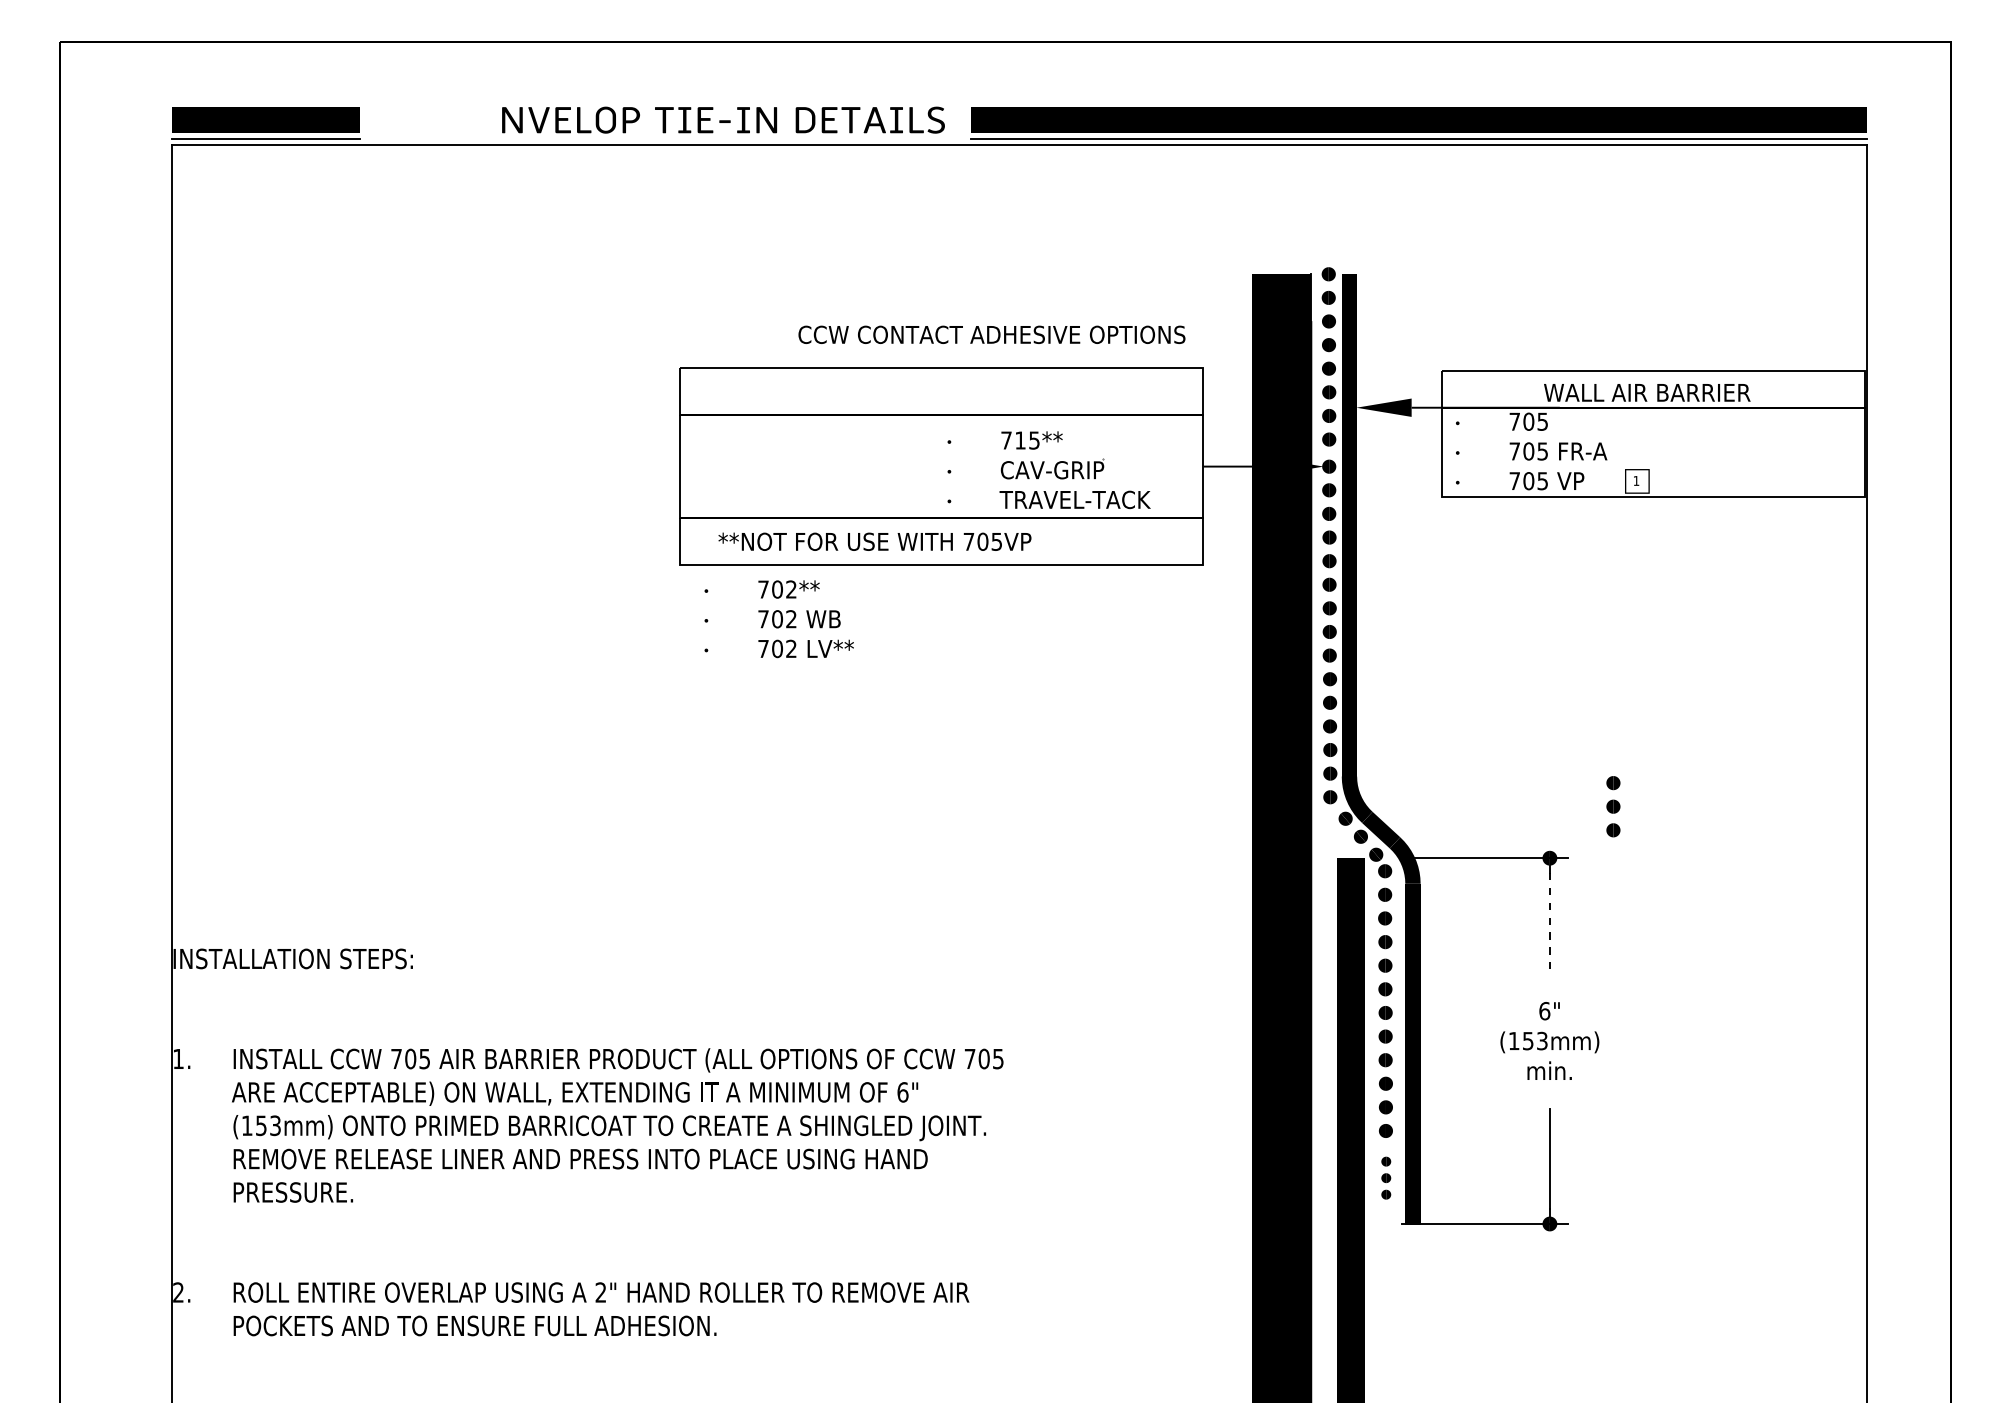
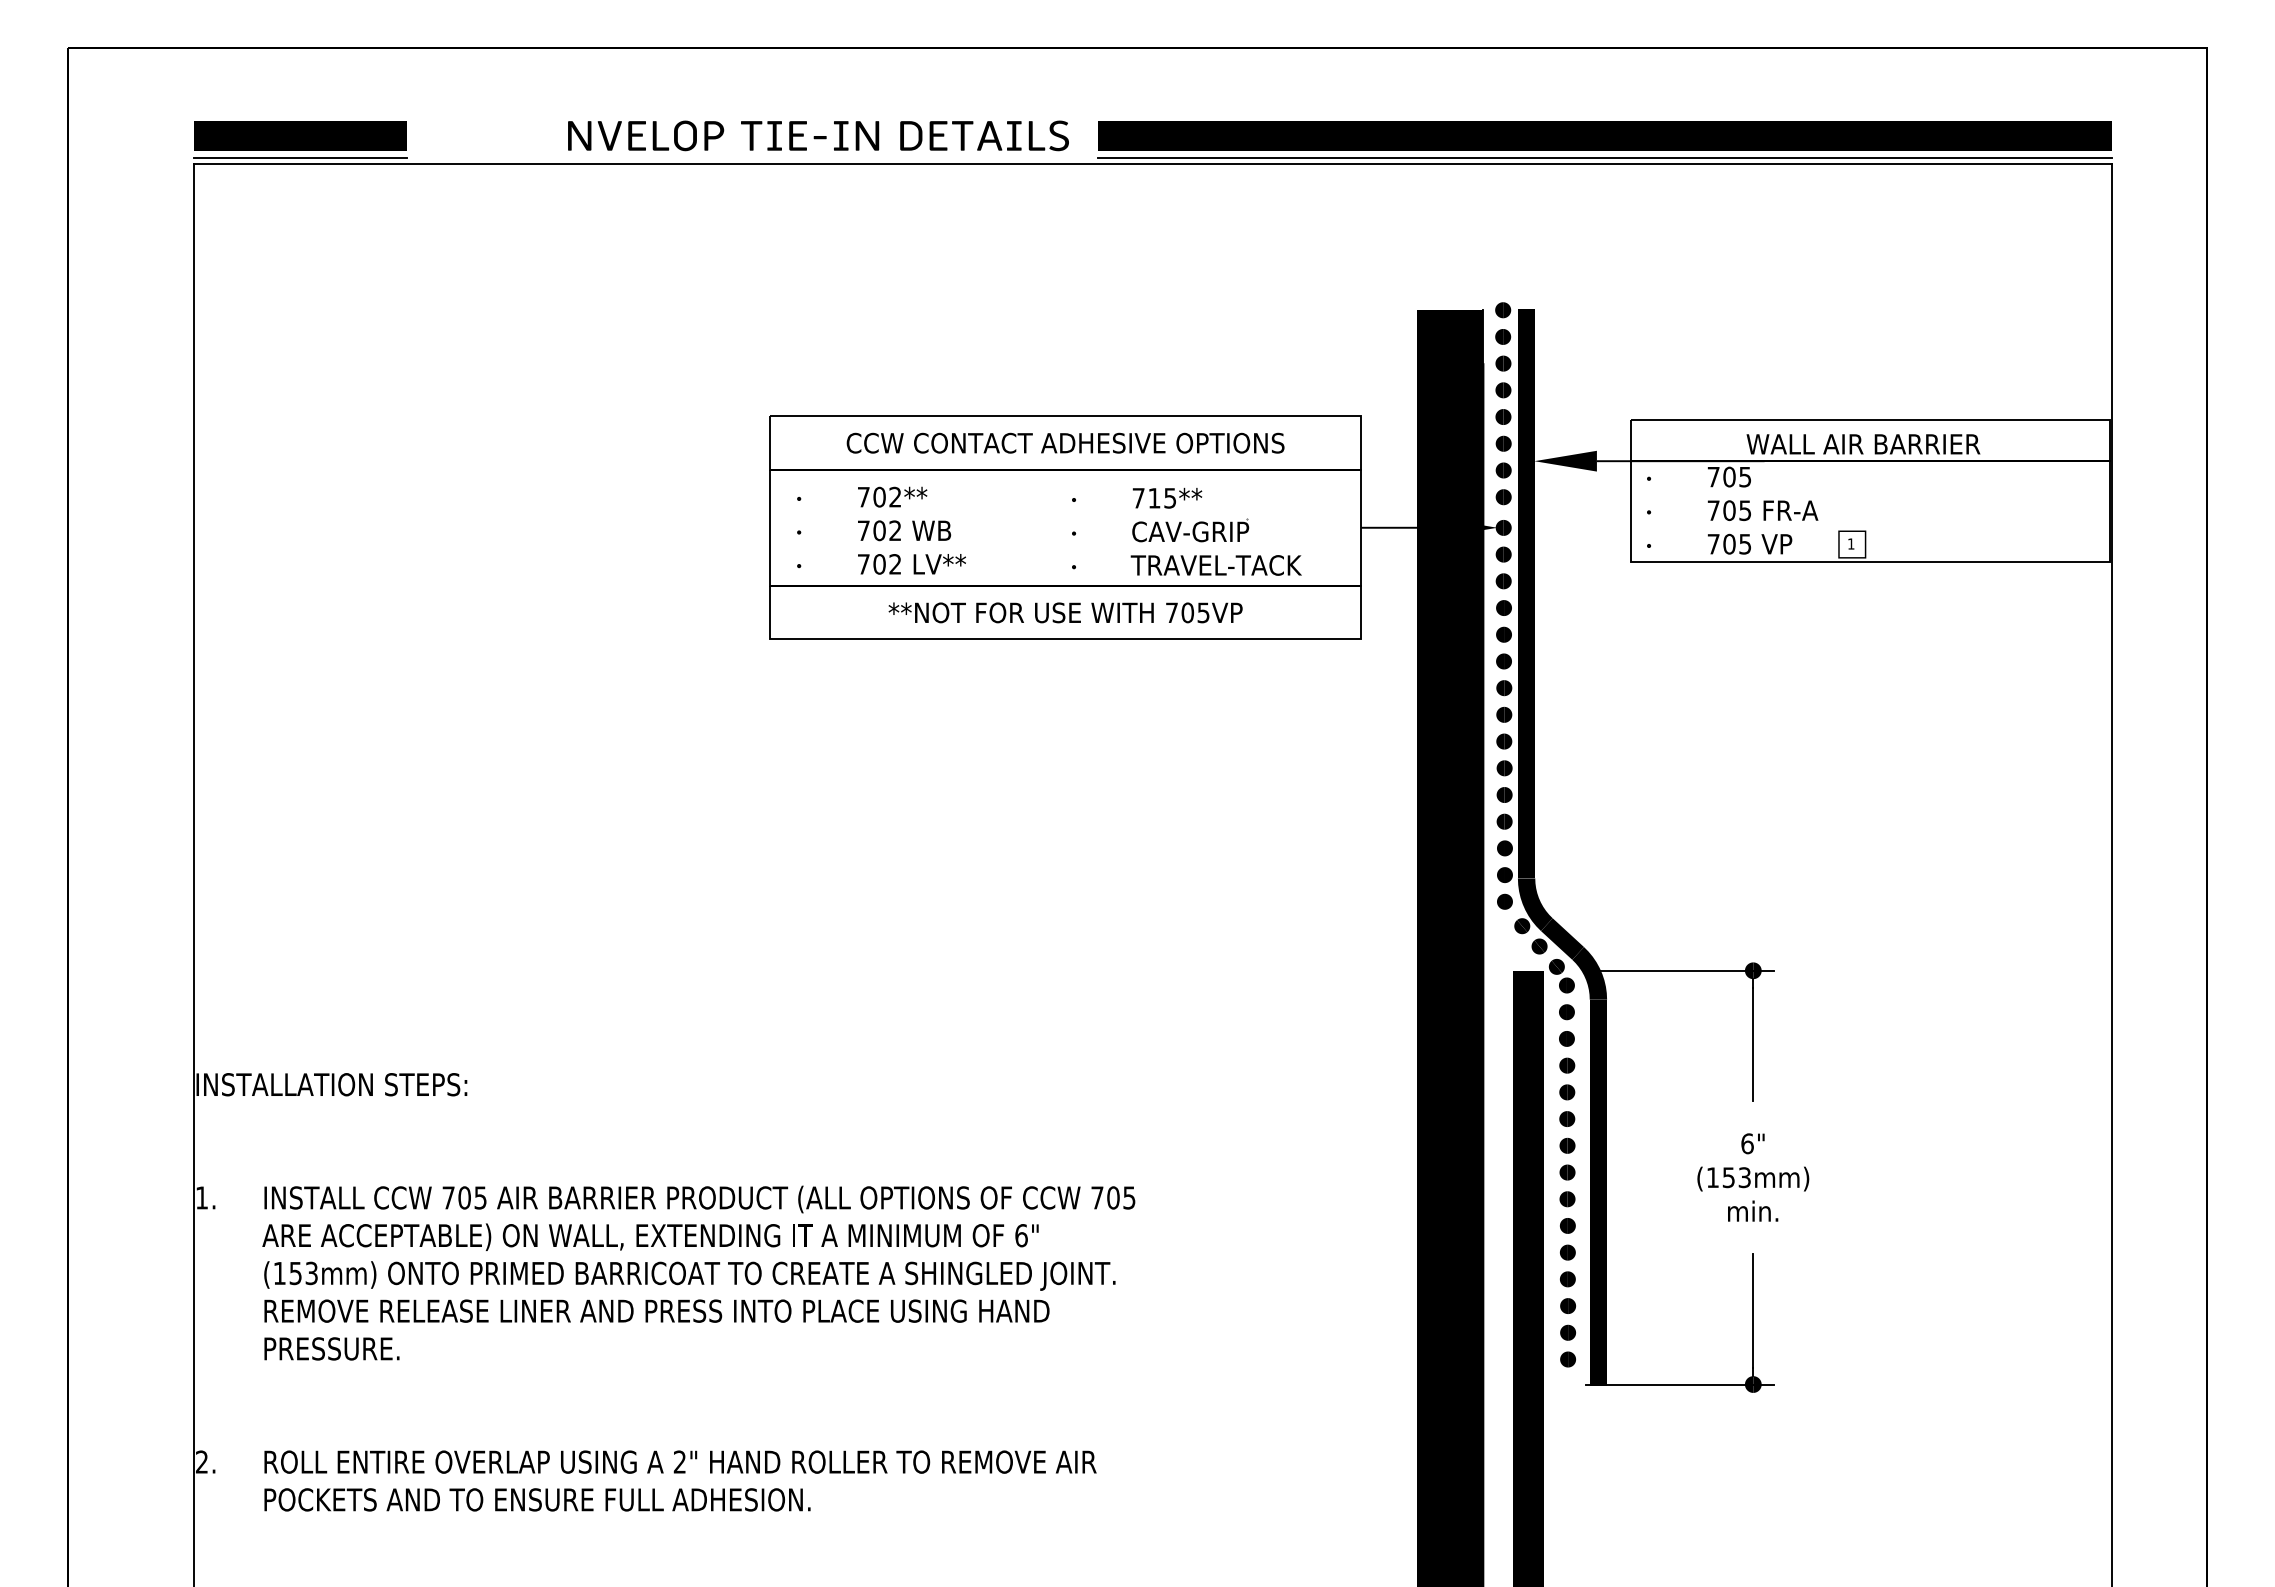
text: (991, 334) -> (1065, 442), moved
text: (874, 541) -> (1065, 612), moved
text: (778, 619) -> (880, 531), moved
part: (1613, 806) -> (1825, 912), removed
line: (1549, 923) -> (1752, 1044), dashed -> solid
part: (1386, 1177) -> (1568, 1331), size x1.43

